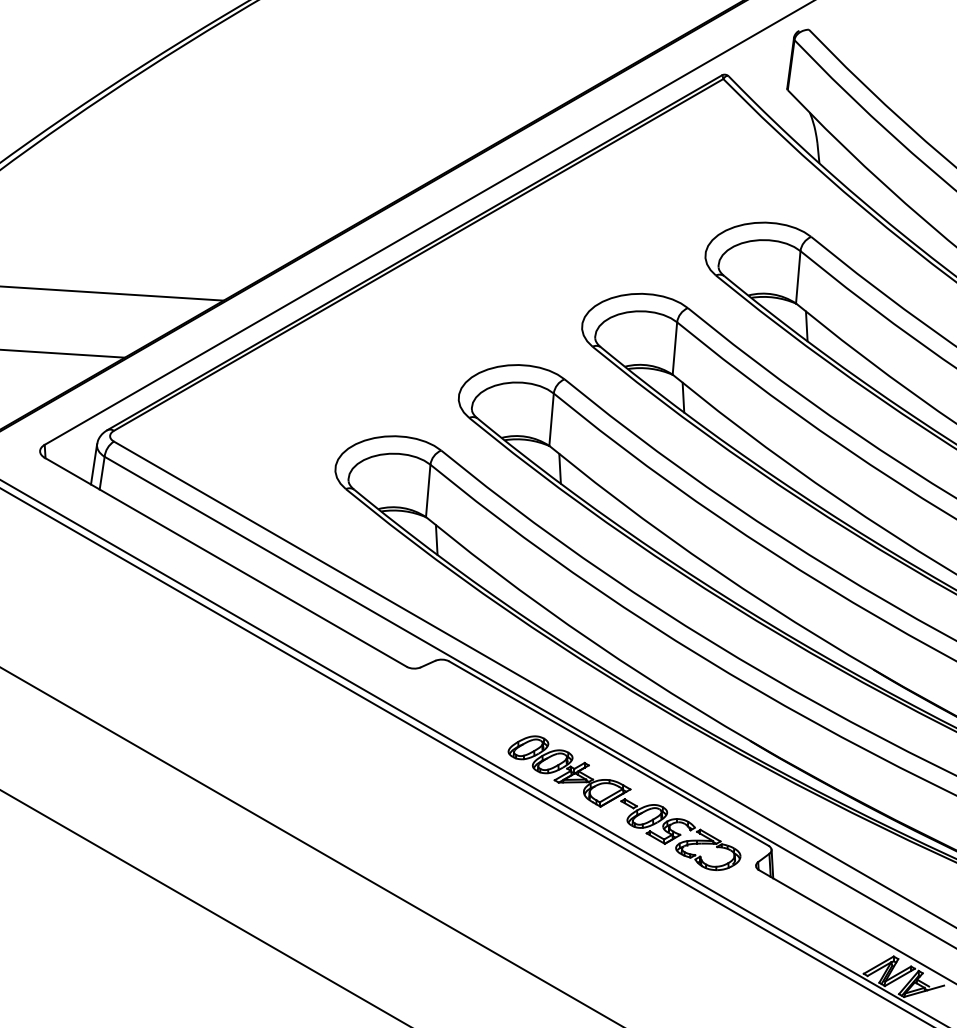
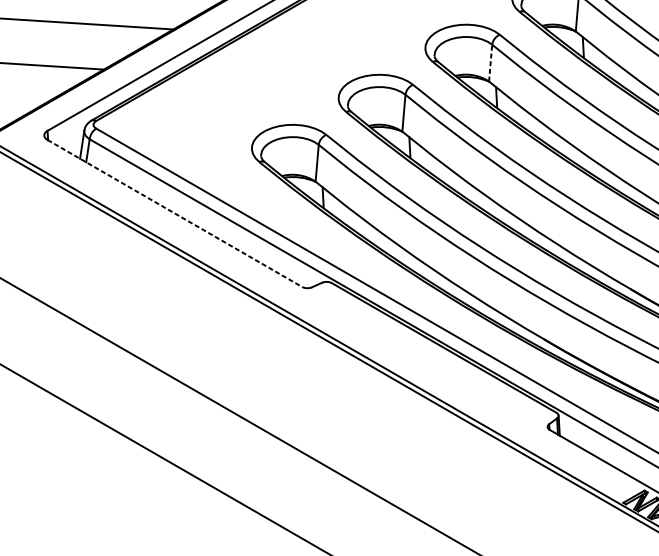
line: (674, 348) -> (490, 63), solid -> dashed
line: (226, 562) -> (175, 213), solid -> dashed
part: (624, 803) -> (455, 383), removed

